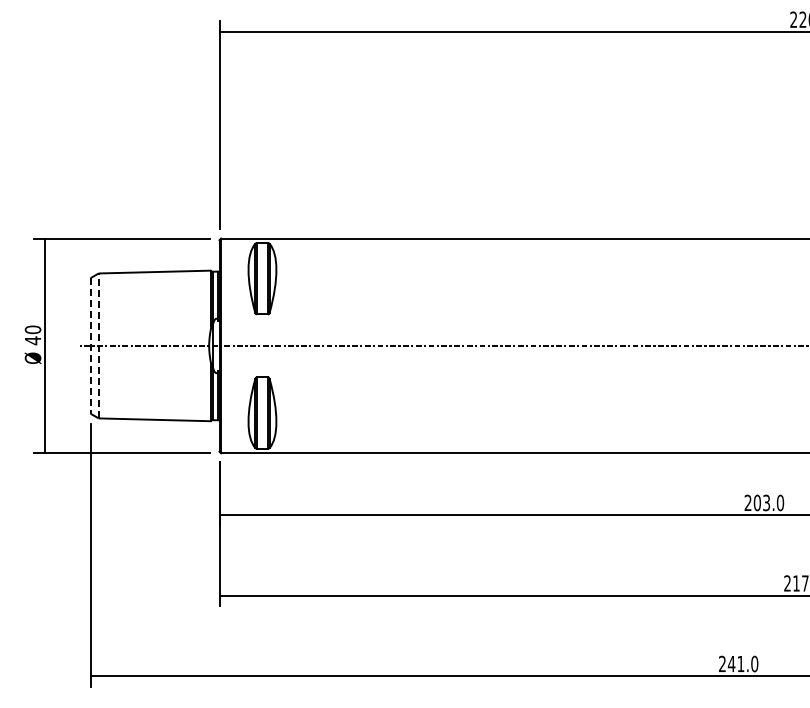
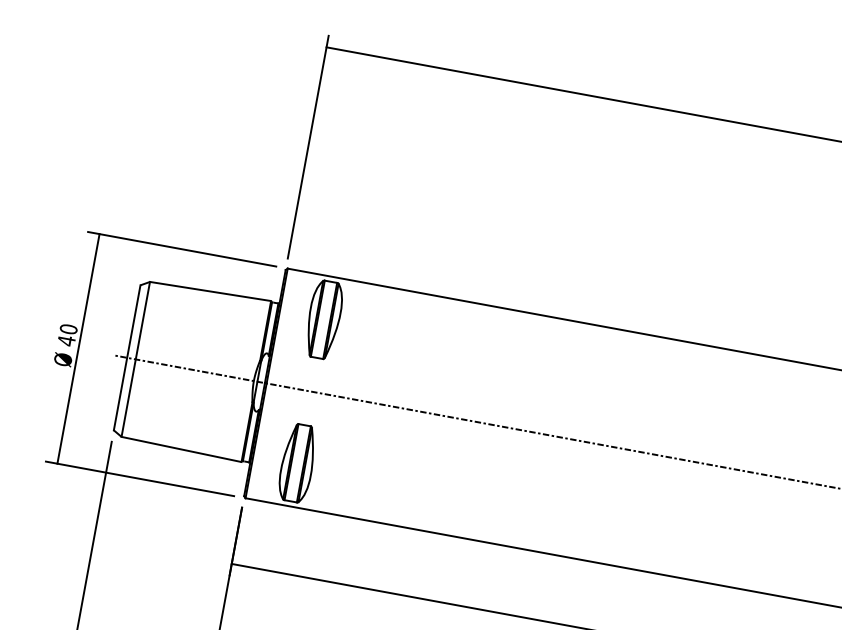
line: (90, 345) -> (127, 357), dashed -> solid
line: (98, 345) -> (135, 358), dashed -> solid

